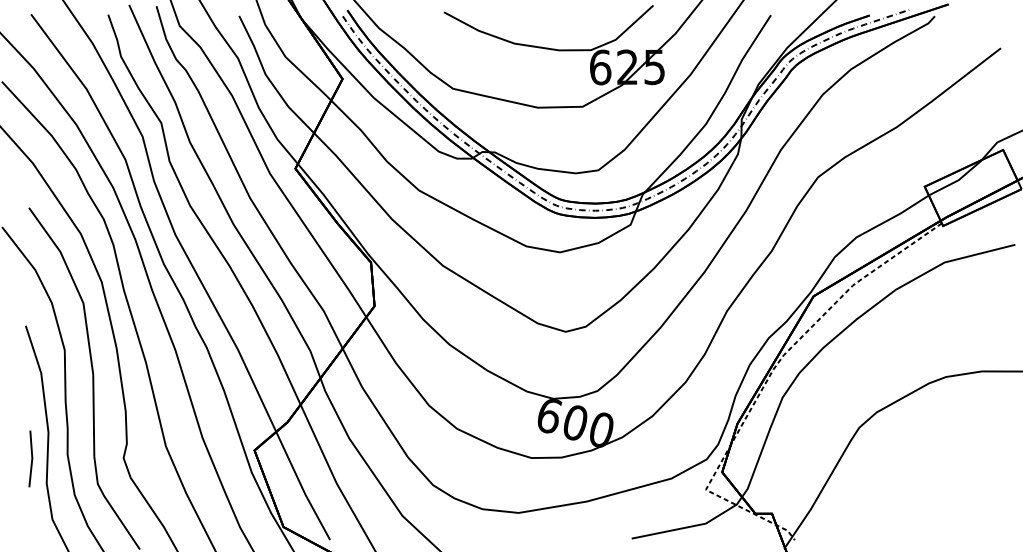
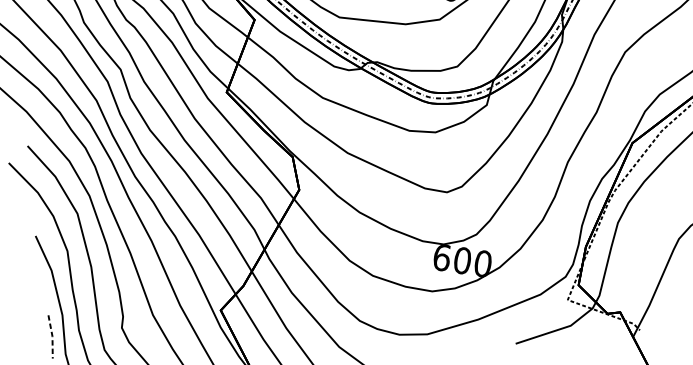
line: (32, 458) -> (52, 336), solid -> dashed

